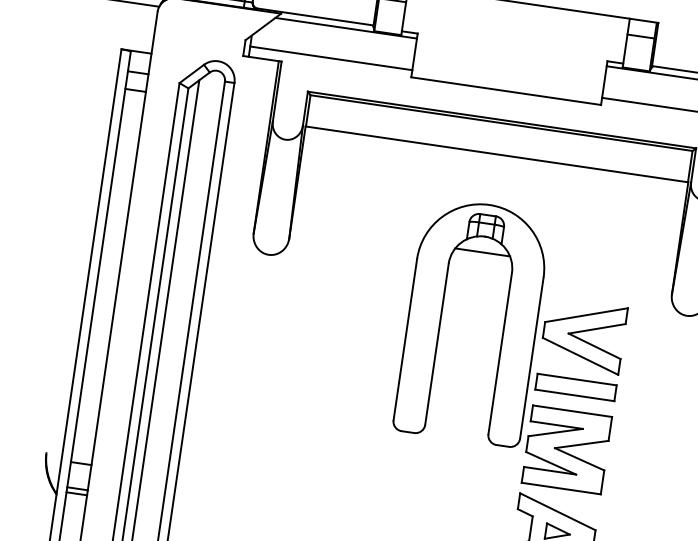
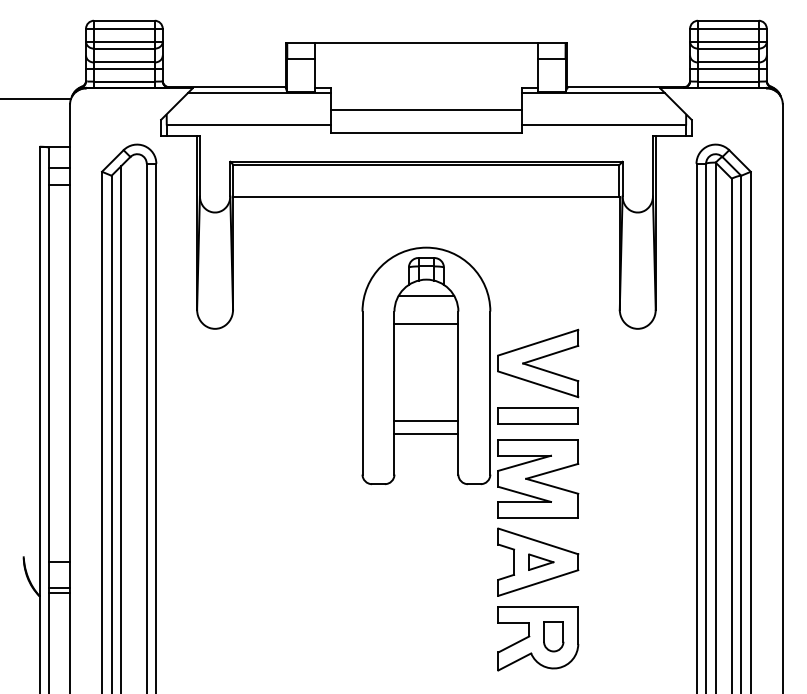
line: (509, 69) -> (426, 110), added
line: (478, 281) -> (426, 324), added
line: (464, 376) -> (426, 420), added
line: (462, 389) -> (426, 434), added

